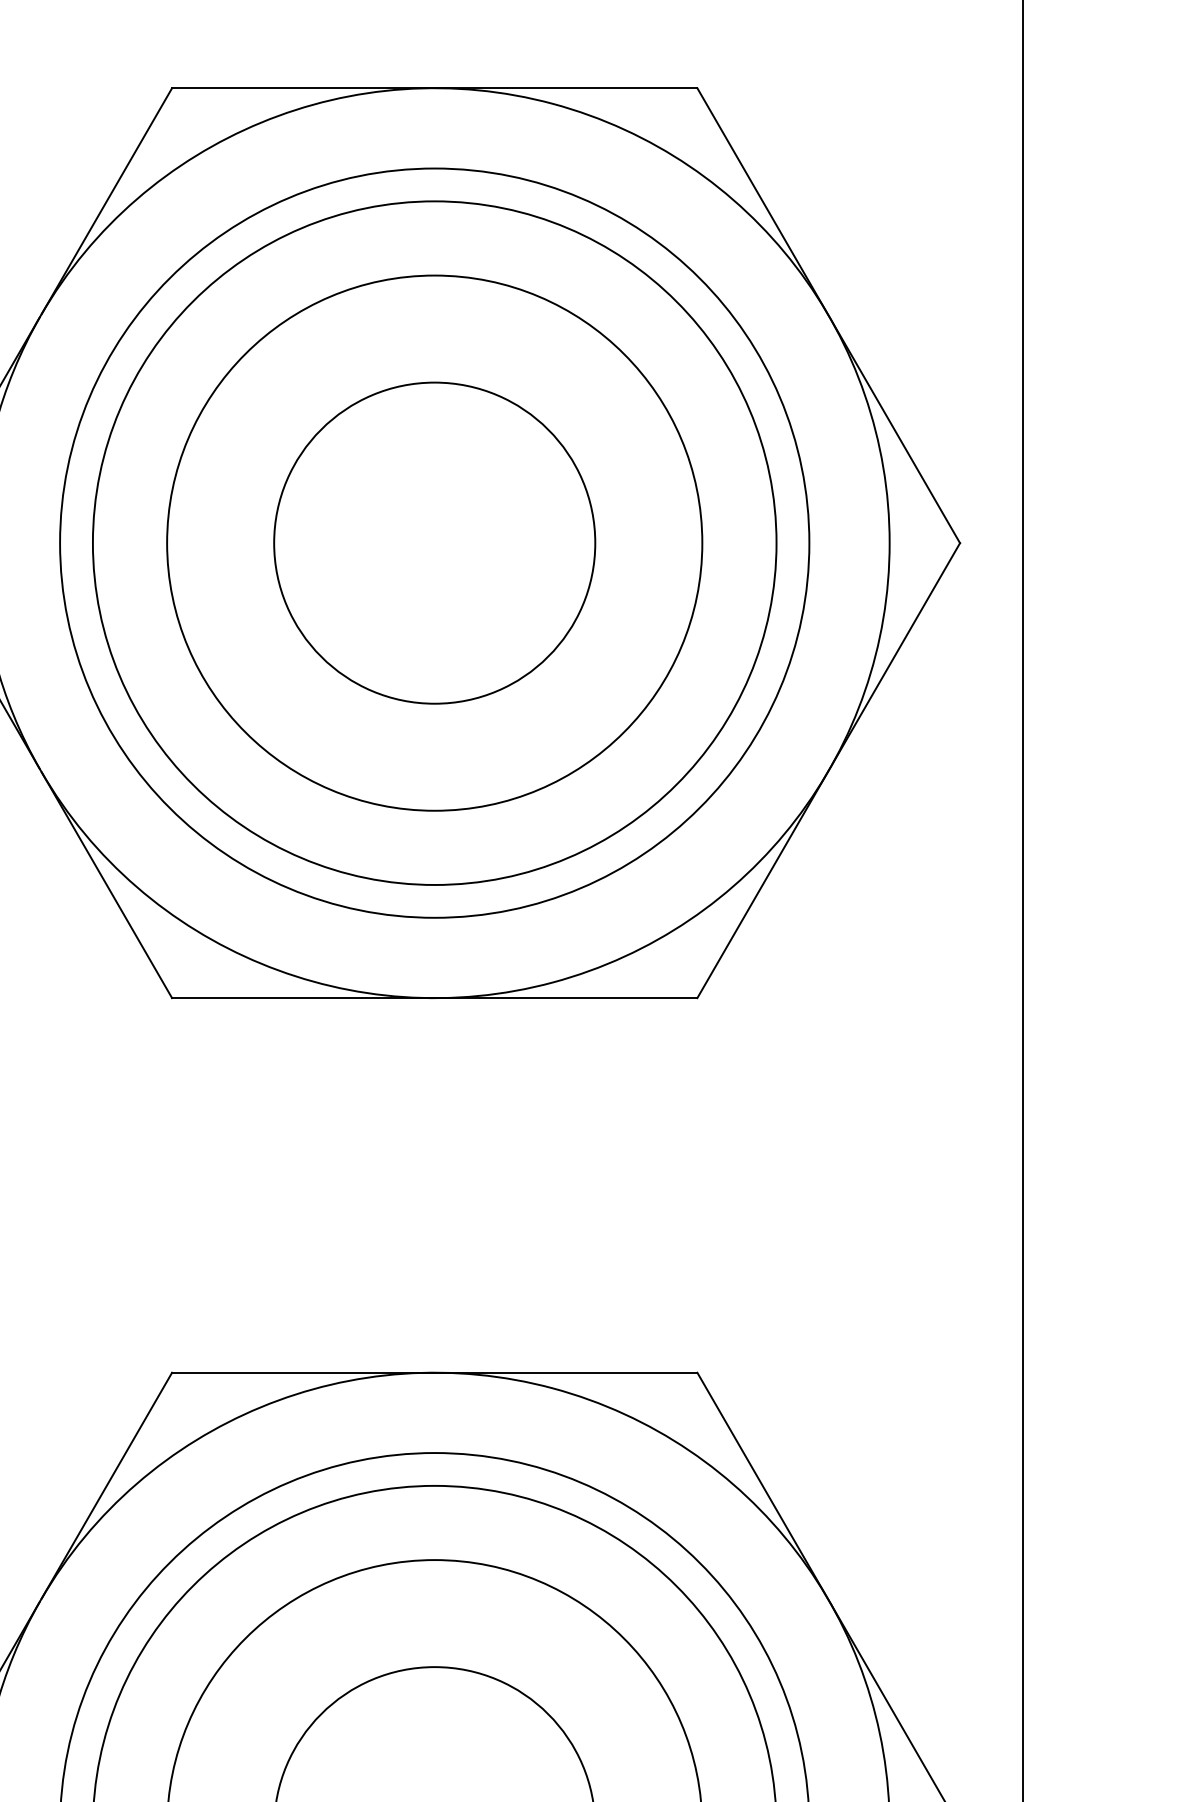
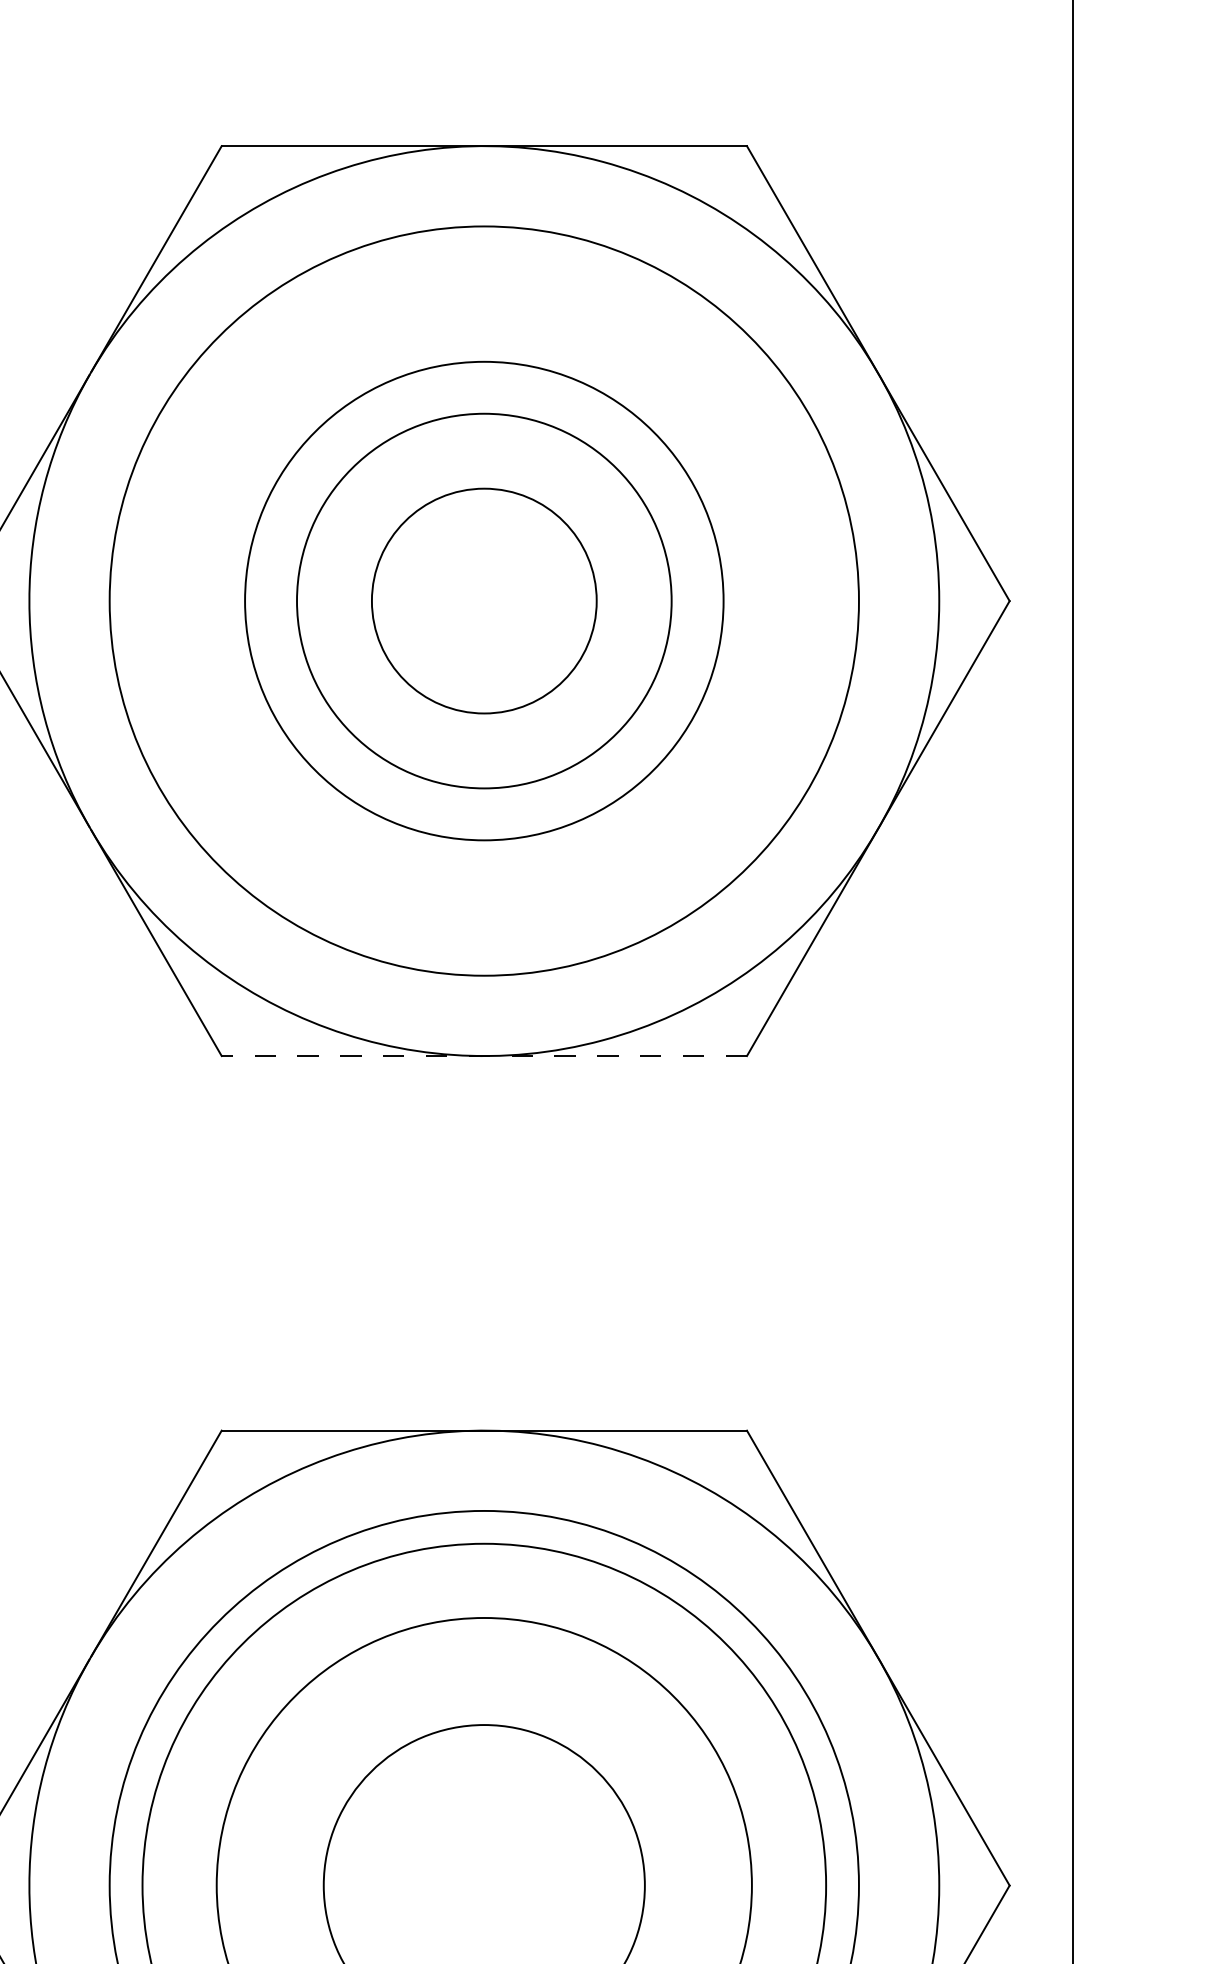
circle: (433, 542) -> (483, 600), size x0.7
circle: (433, 542) -> (483, 600), size x0.7
circle: (434, 542) -> (484, 600), size x0.7
line: (434, 998) -> (484, 1056), solid -> dashed

